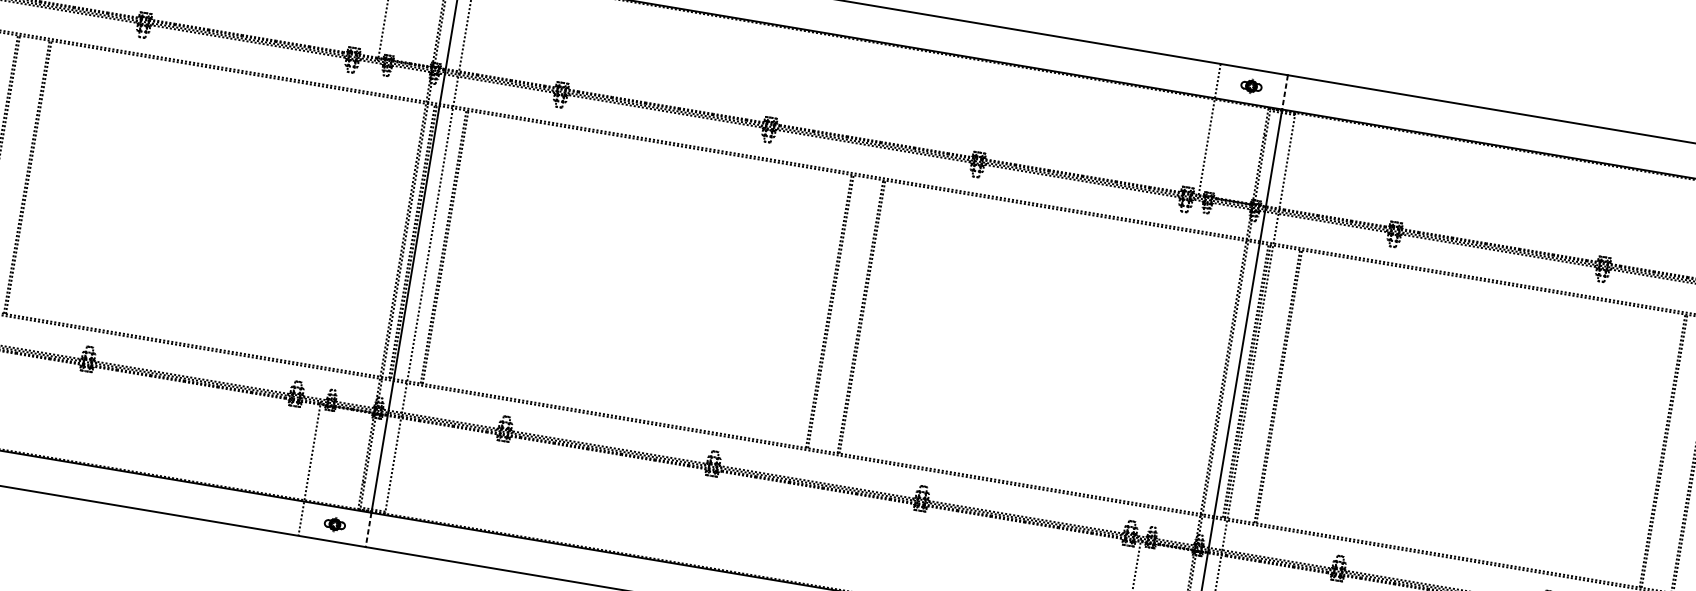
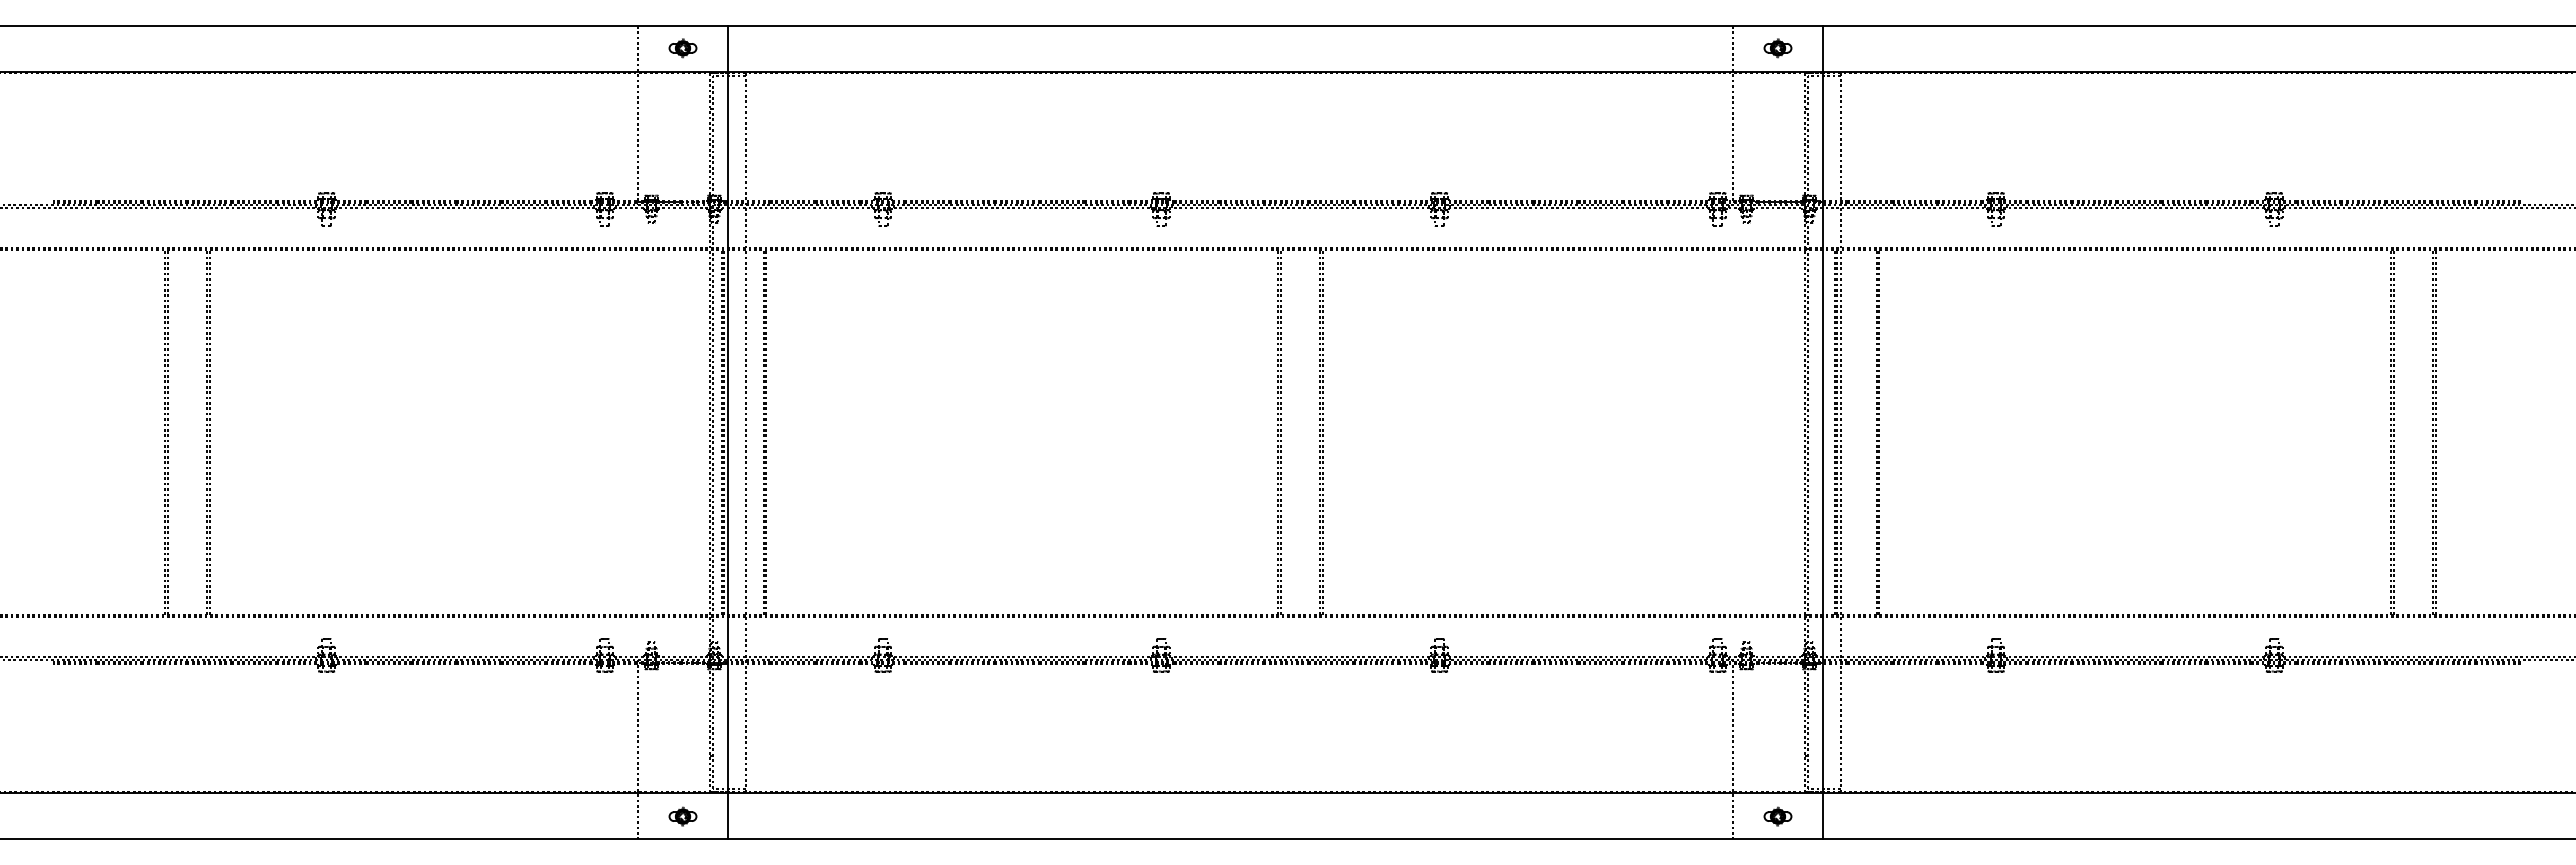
line: (1284, 92) -> (1822, 48), dashed -> solid
line: (368, 530) -> (727, 816), dashed -> solid

